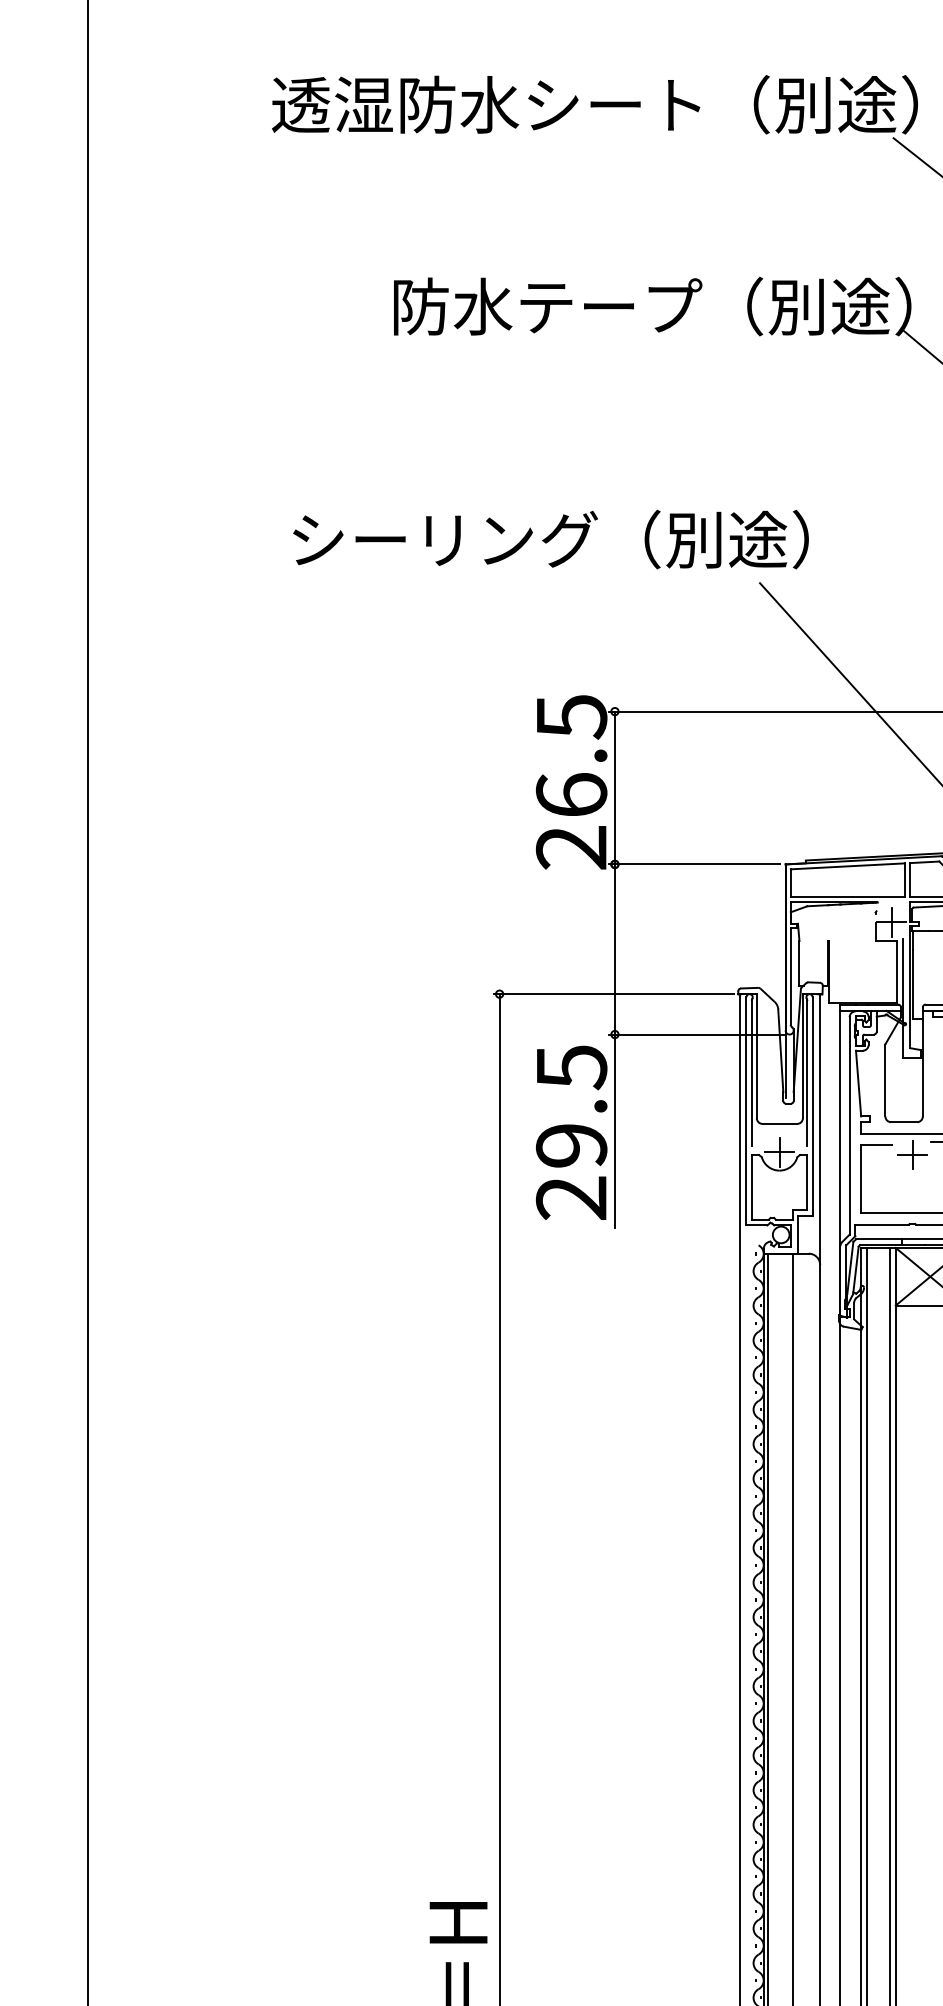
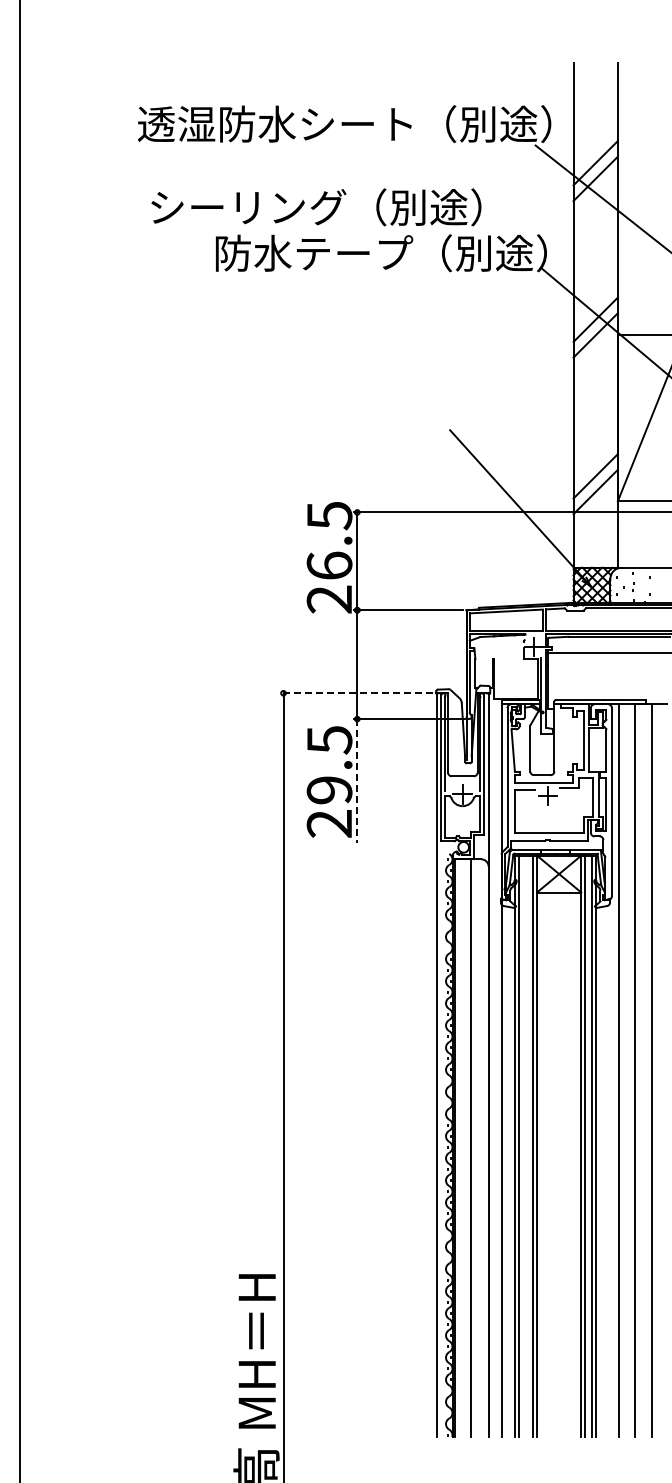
text: (551, 539) -> (316, 207), moved
line: (613, 994) -> (356, 693), solid -> dashed
line: (615, 1130) -> (357, 780), solid -> dashed

